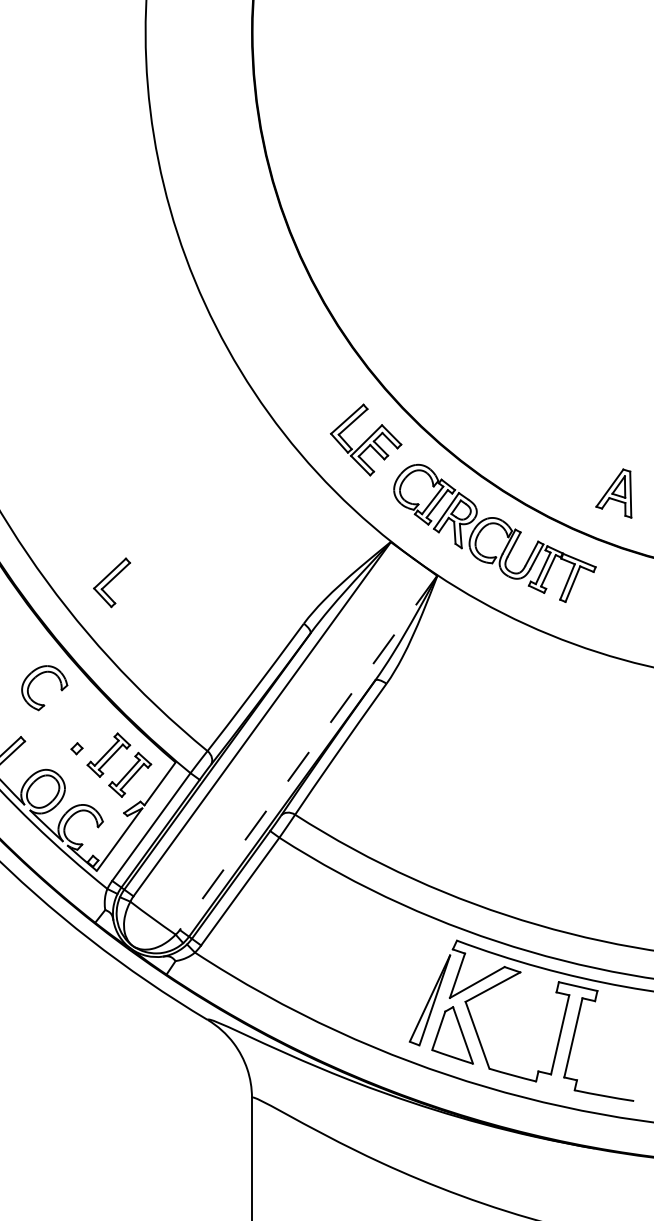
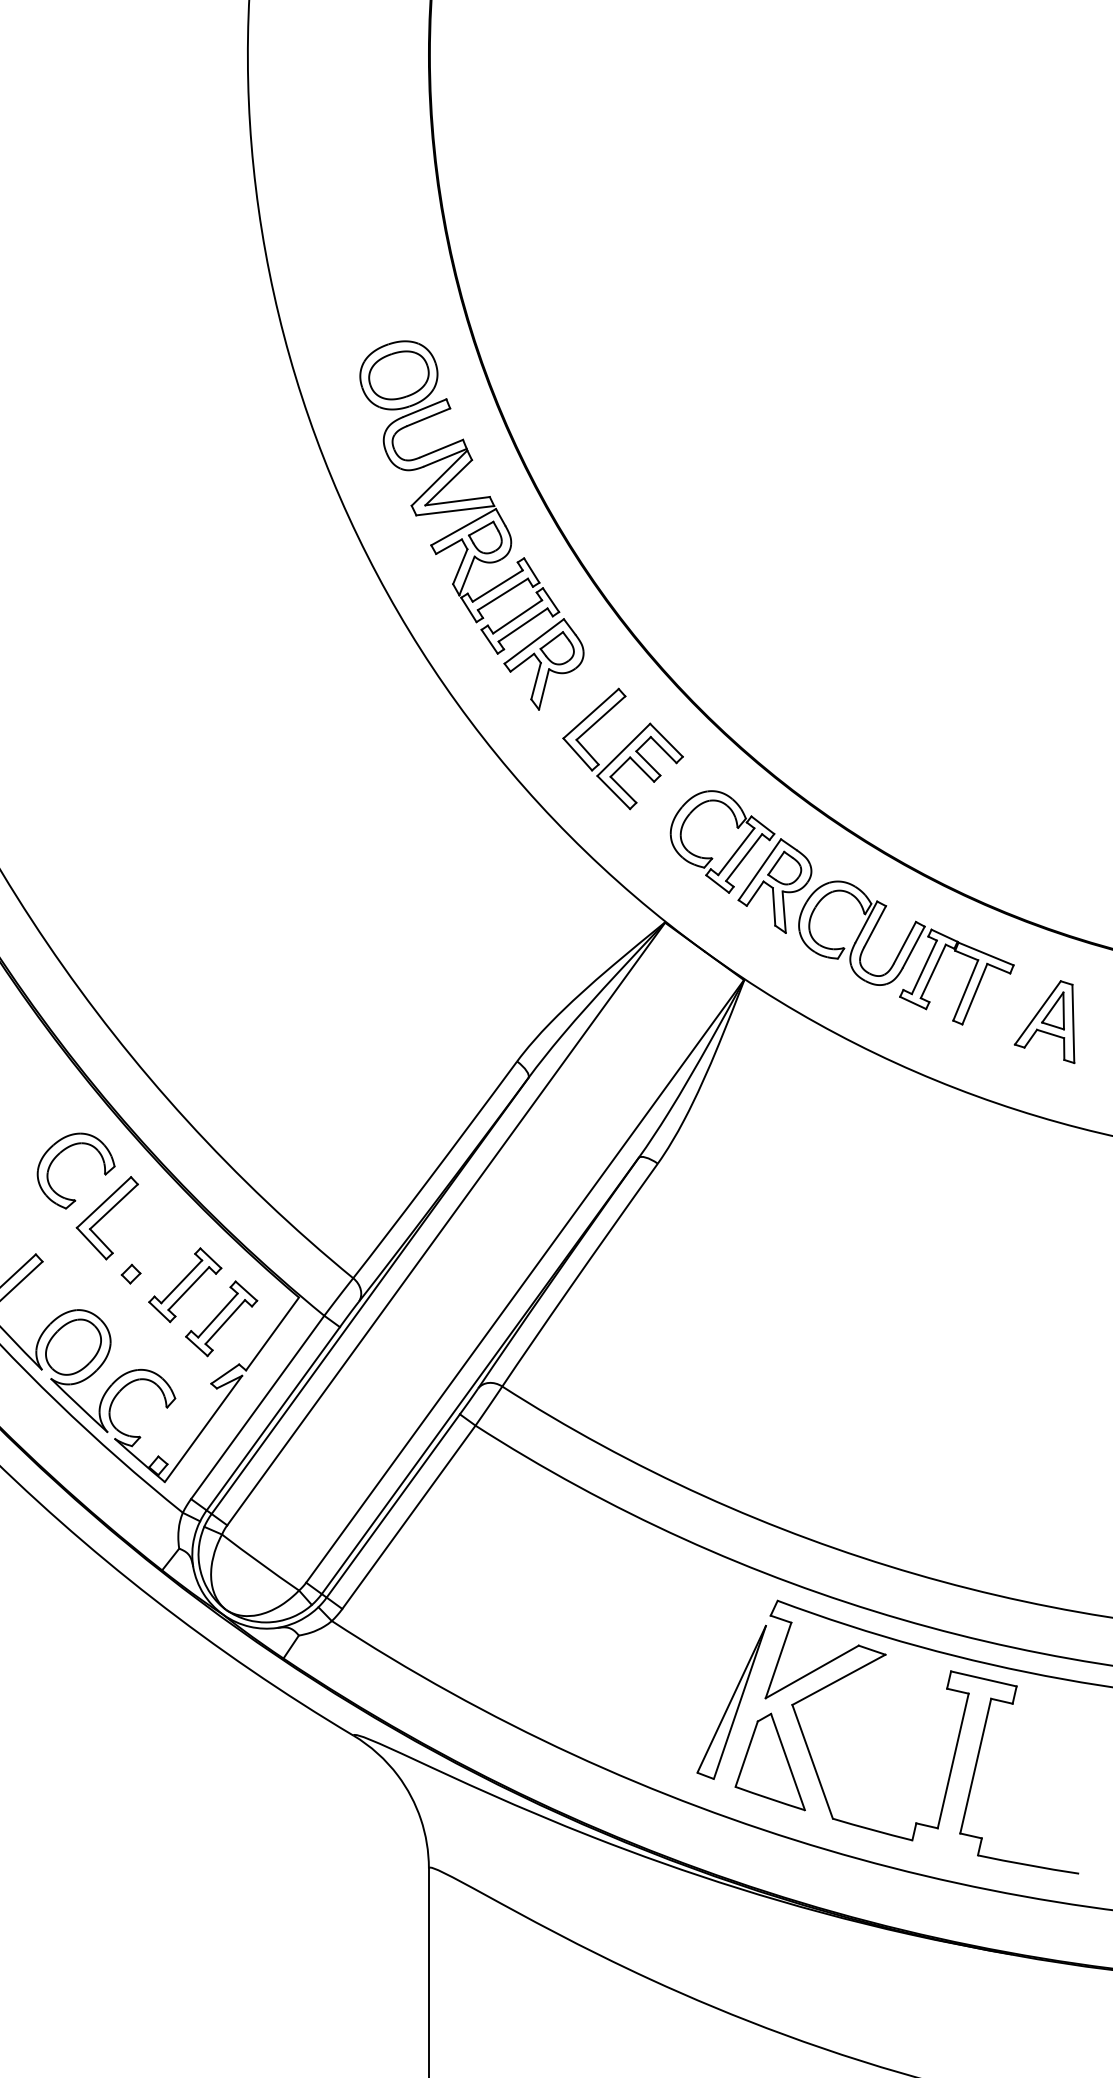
part: (276, 308) -> (470, 525), added
part: (613, 493) -> (1043, 1021), moved
part: (111, 582) -> (106, 1217), moved
line: (308, 752) -> (525, 1280), dashed -> solid

